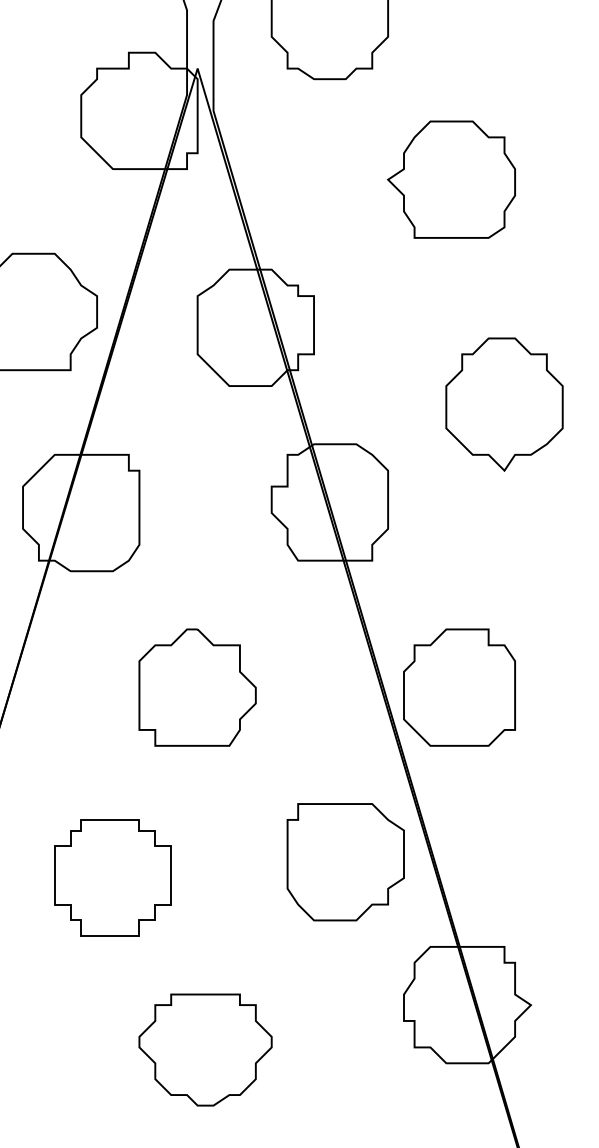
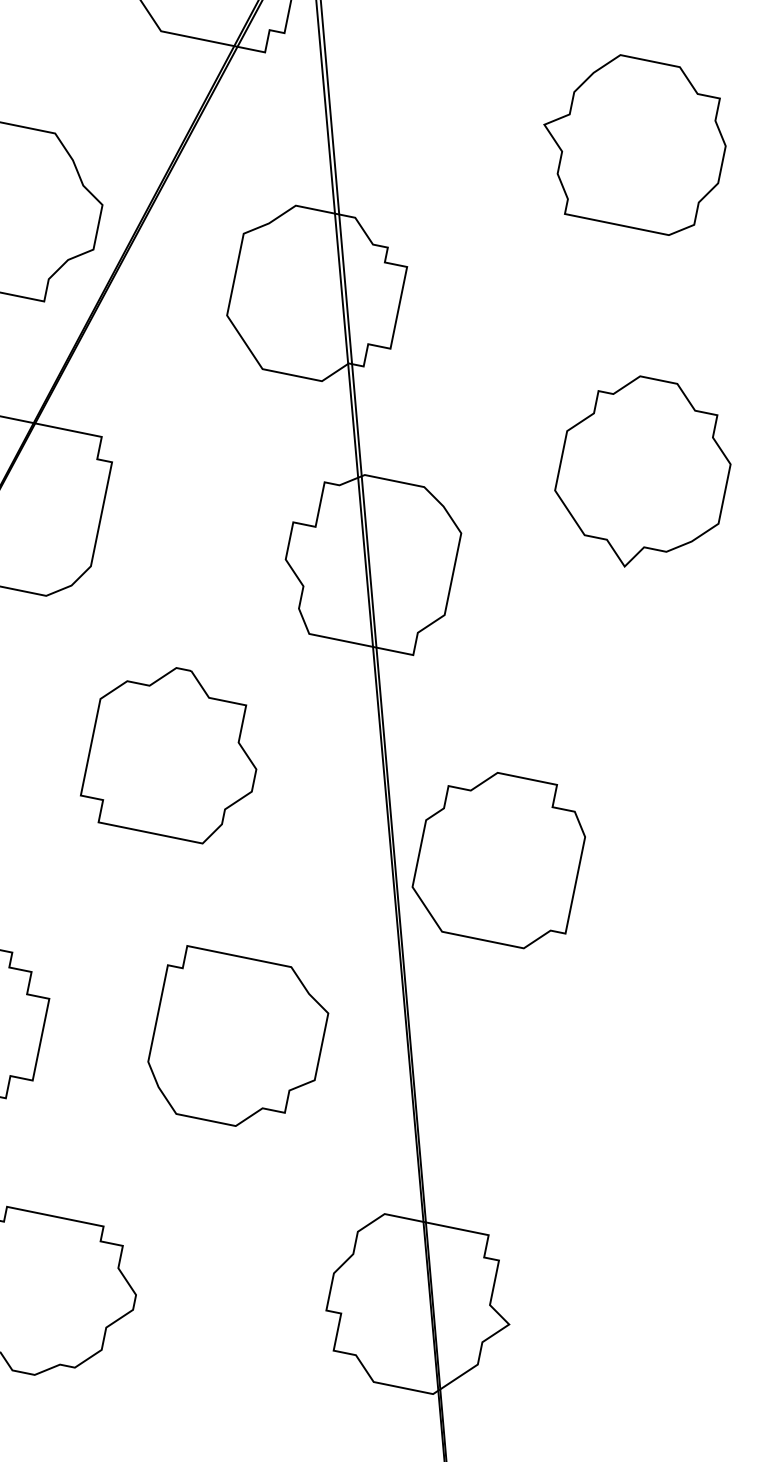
part: (197, 687) -> (174, 752), moved
part: (345, 862) -> (237, 1041), moved

